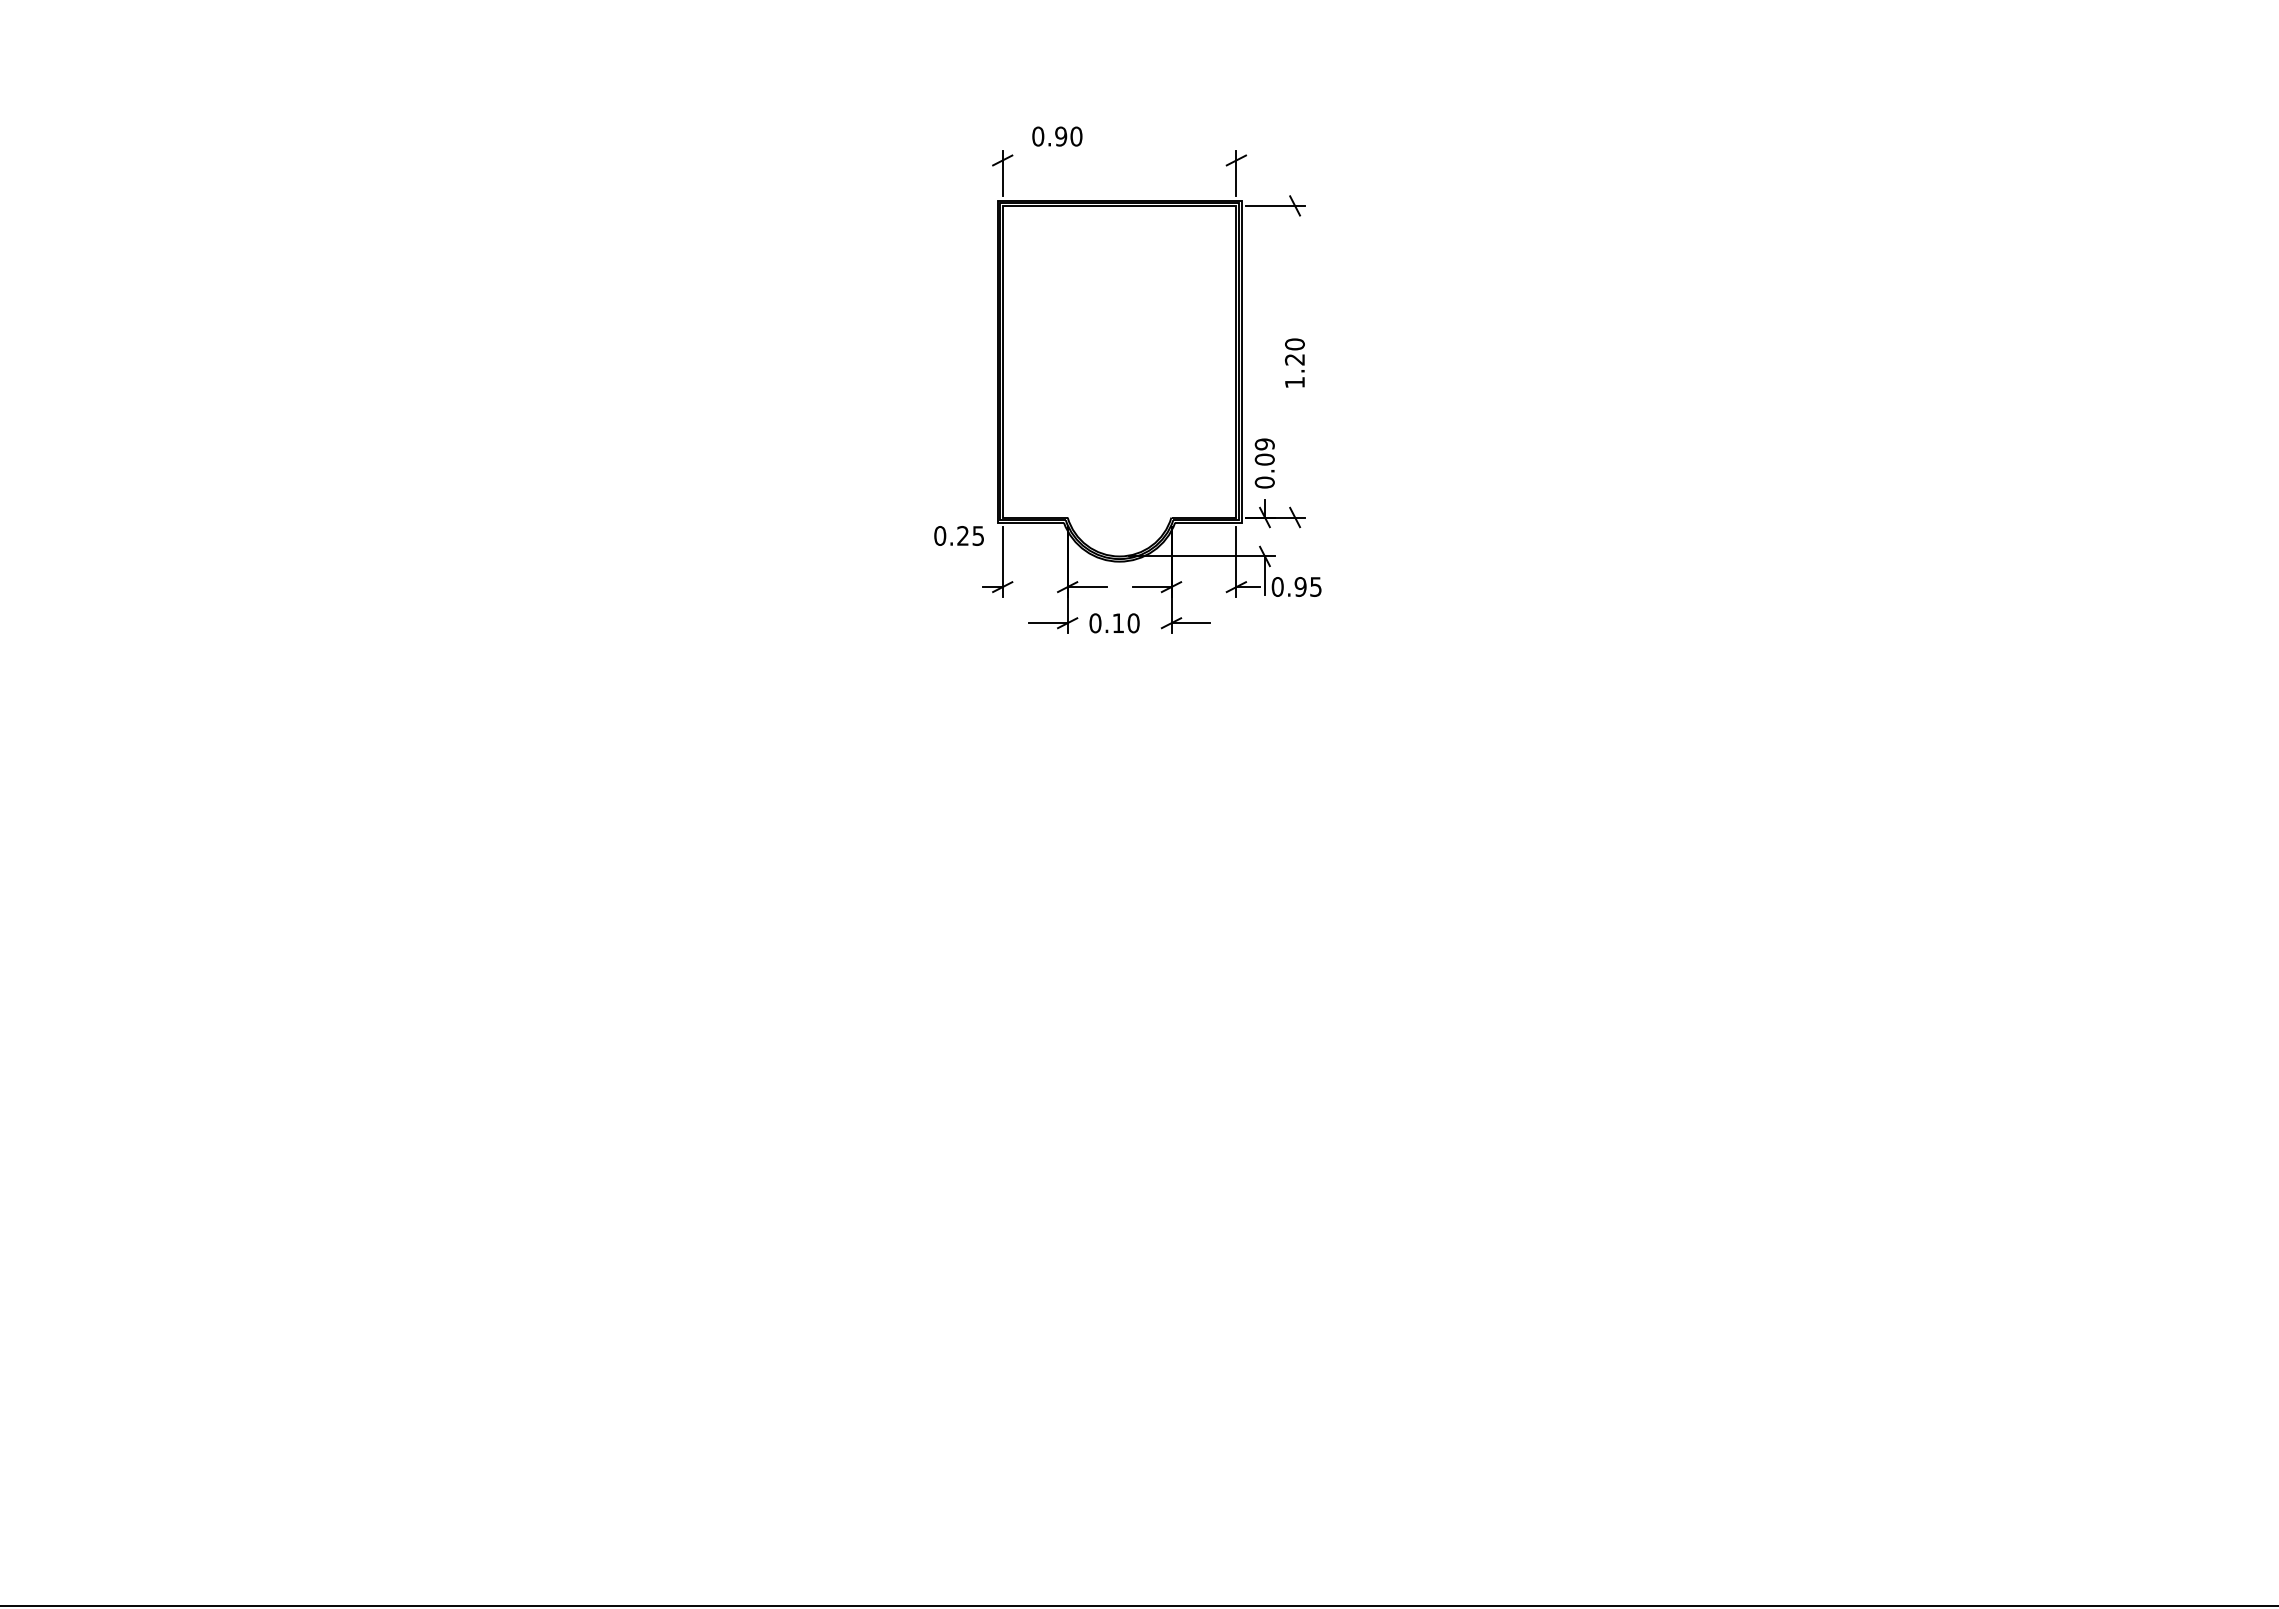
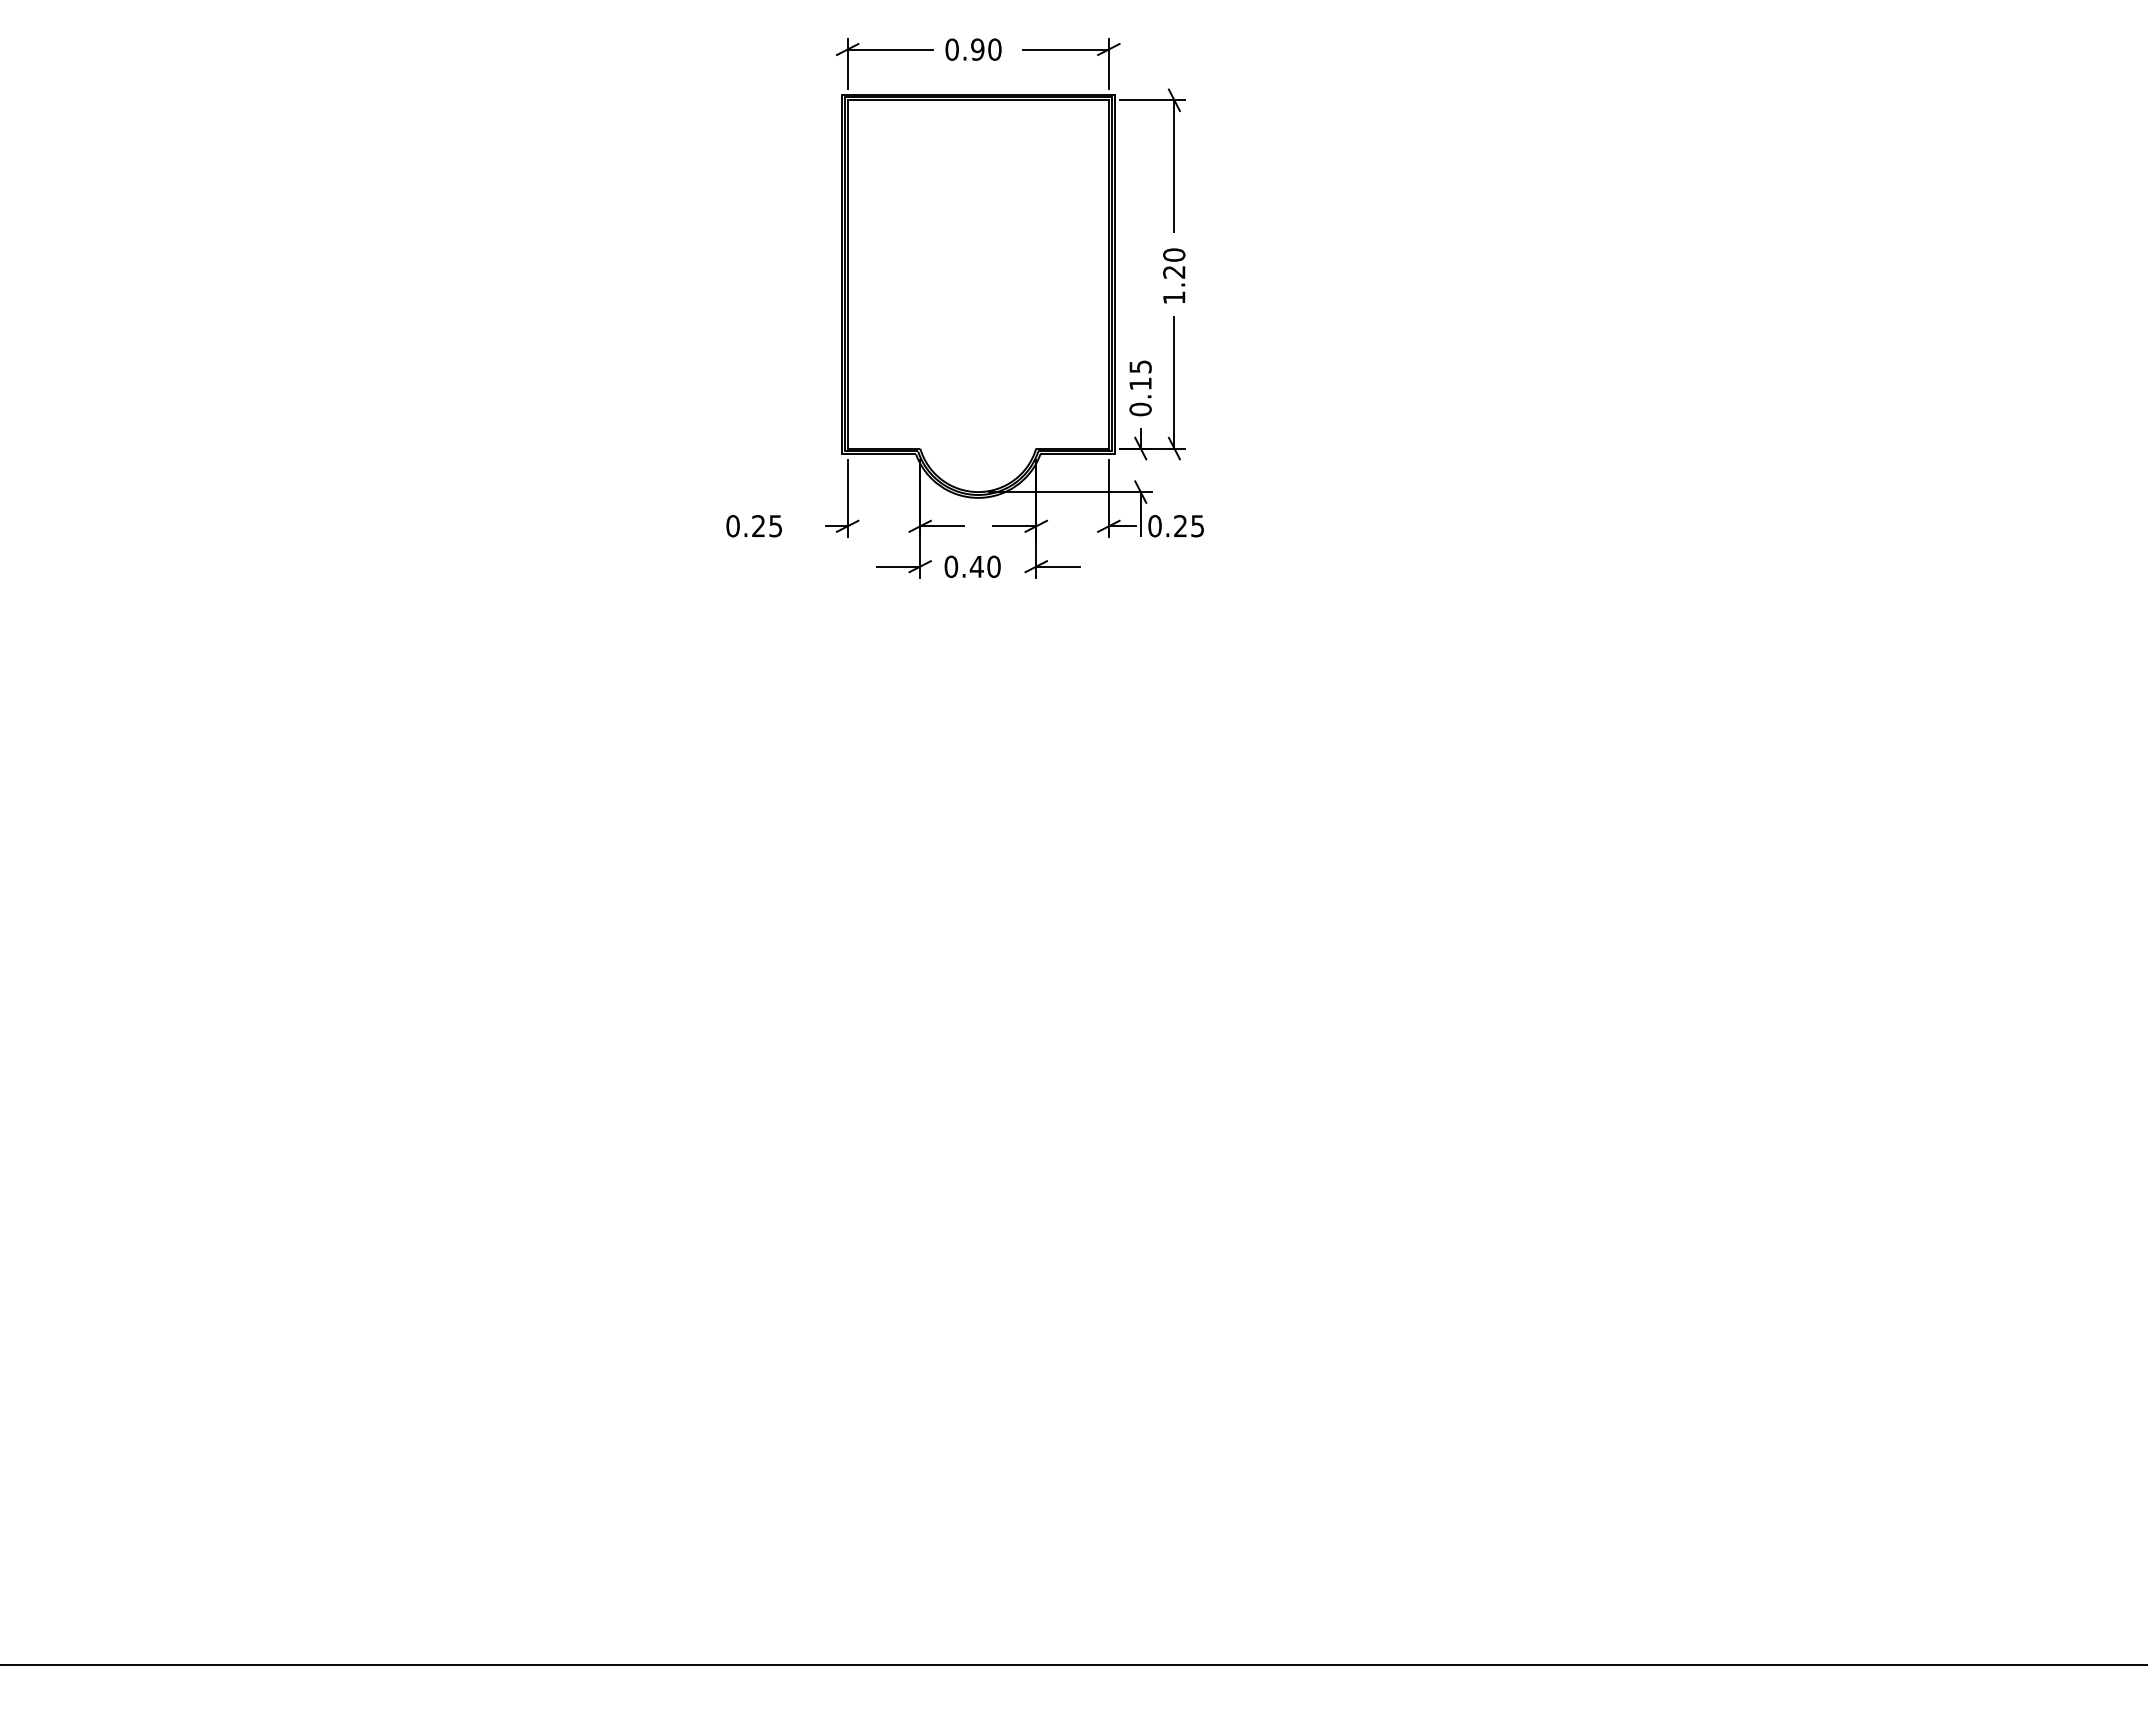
text: (1057, 136) -> (973, 49), moved
line: (1040, 160) -> (889, 49), added
line: (1197, 160) -> (1065, 49), added
line: (1295, 264) -> (1174, 165), added
text: (1264, 451) -> (1140, 374), 0.09 -> 0.15
line: (1295, 458) -> (1174, 382), added
text: (958, 535) -> (753, 525), moved
text: (1300, 586) -> (1180, 525), 0.95 -> 0.25
text: (1118, 622) -> (977, 565), 0.10 -> 0.40

